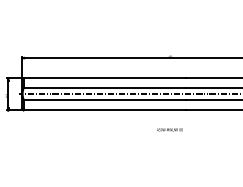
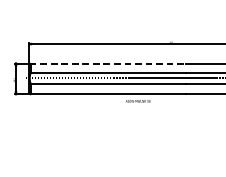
line: (104, 78) -> (108, 63), solid -> dashed
text: (169, 129) -> (137, 100), moved

